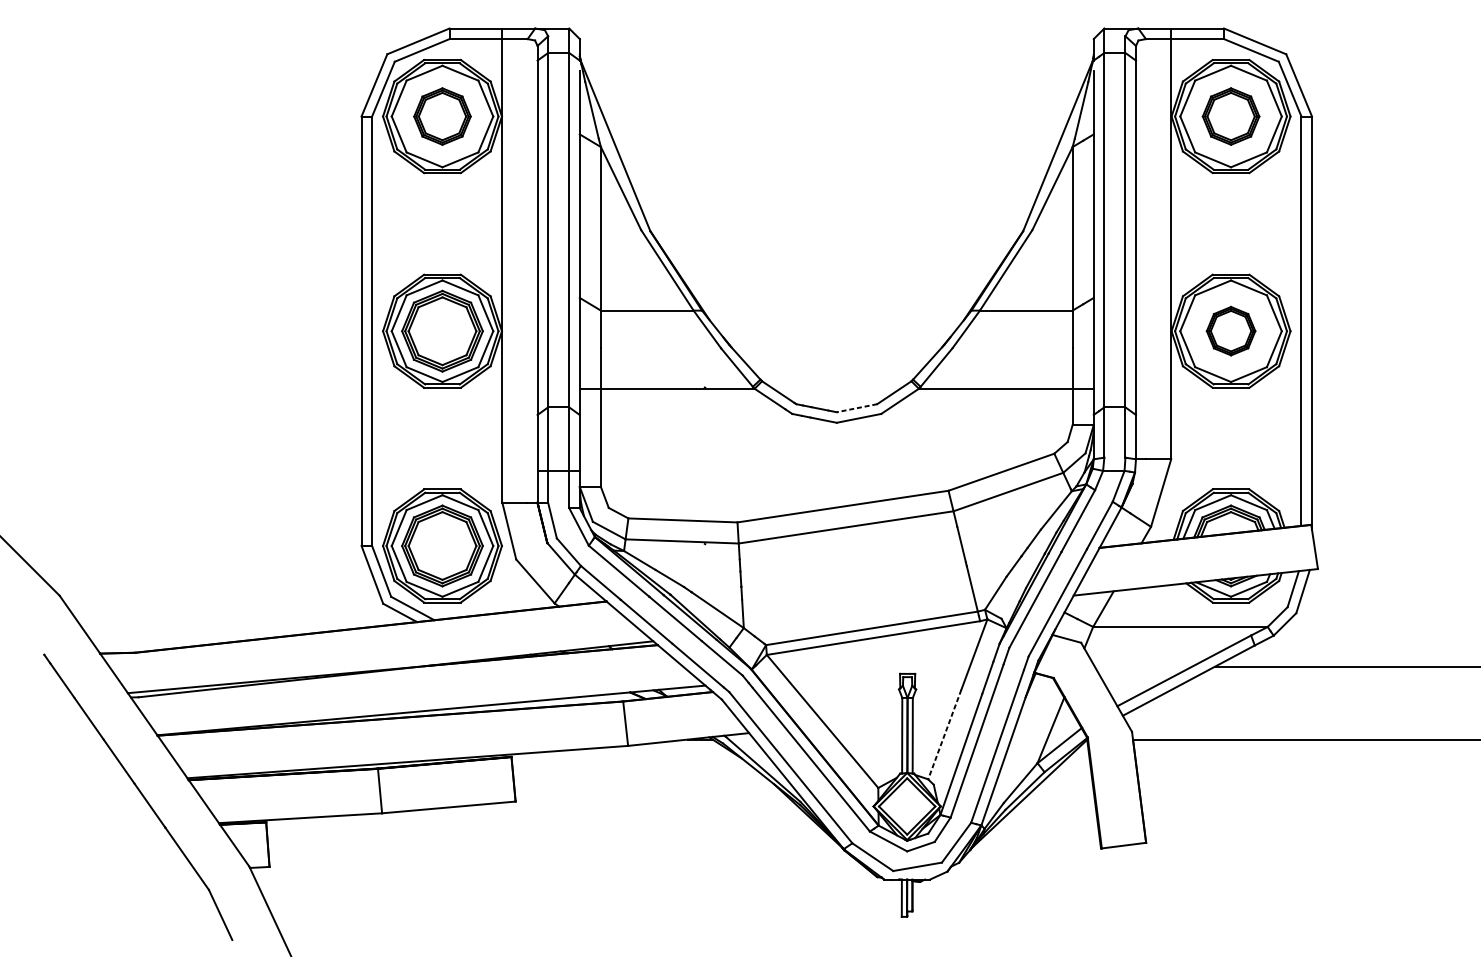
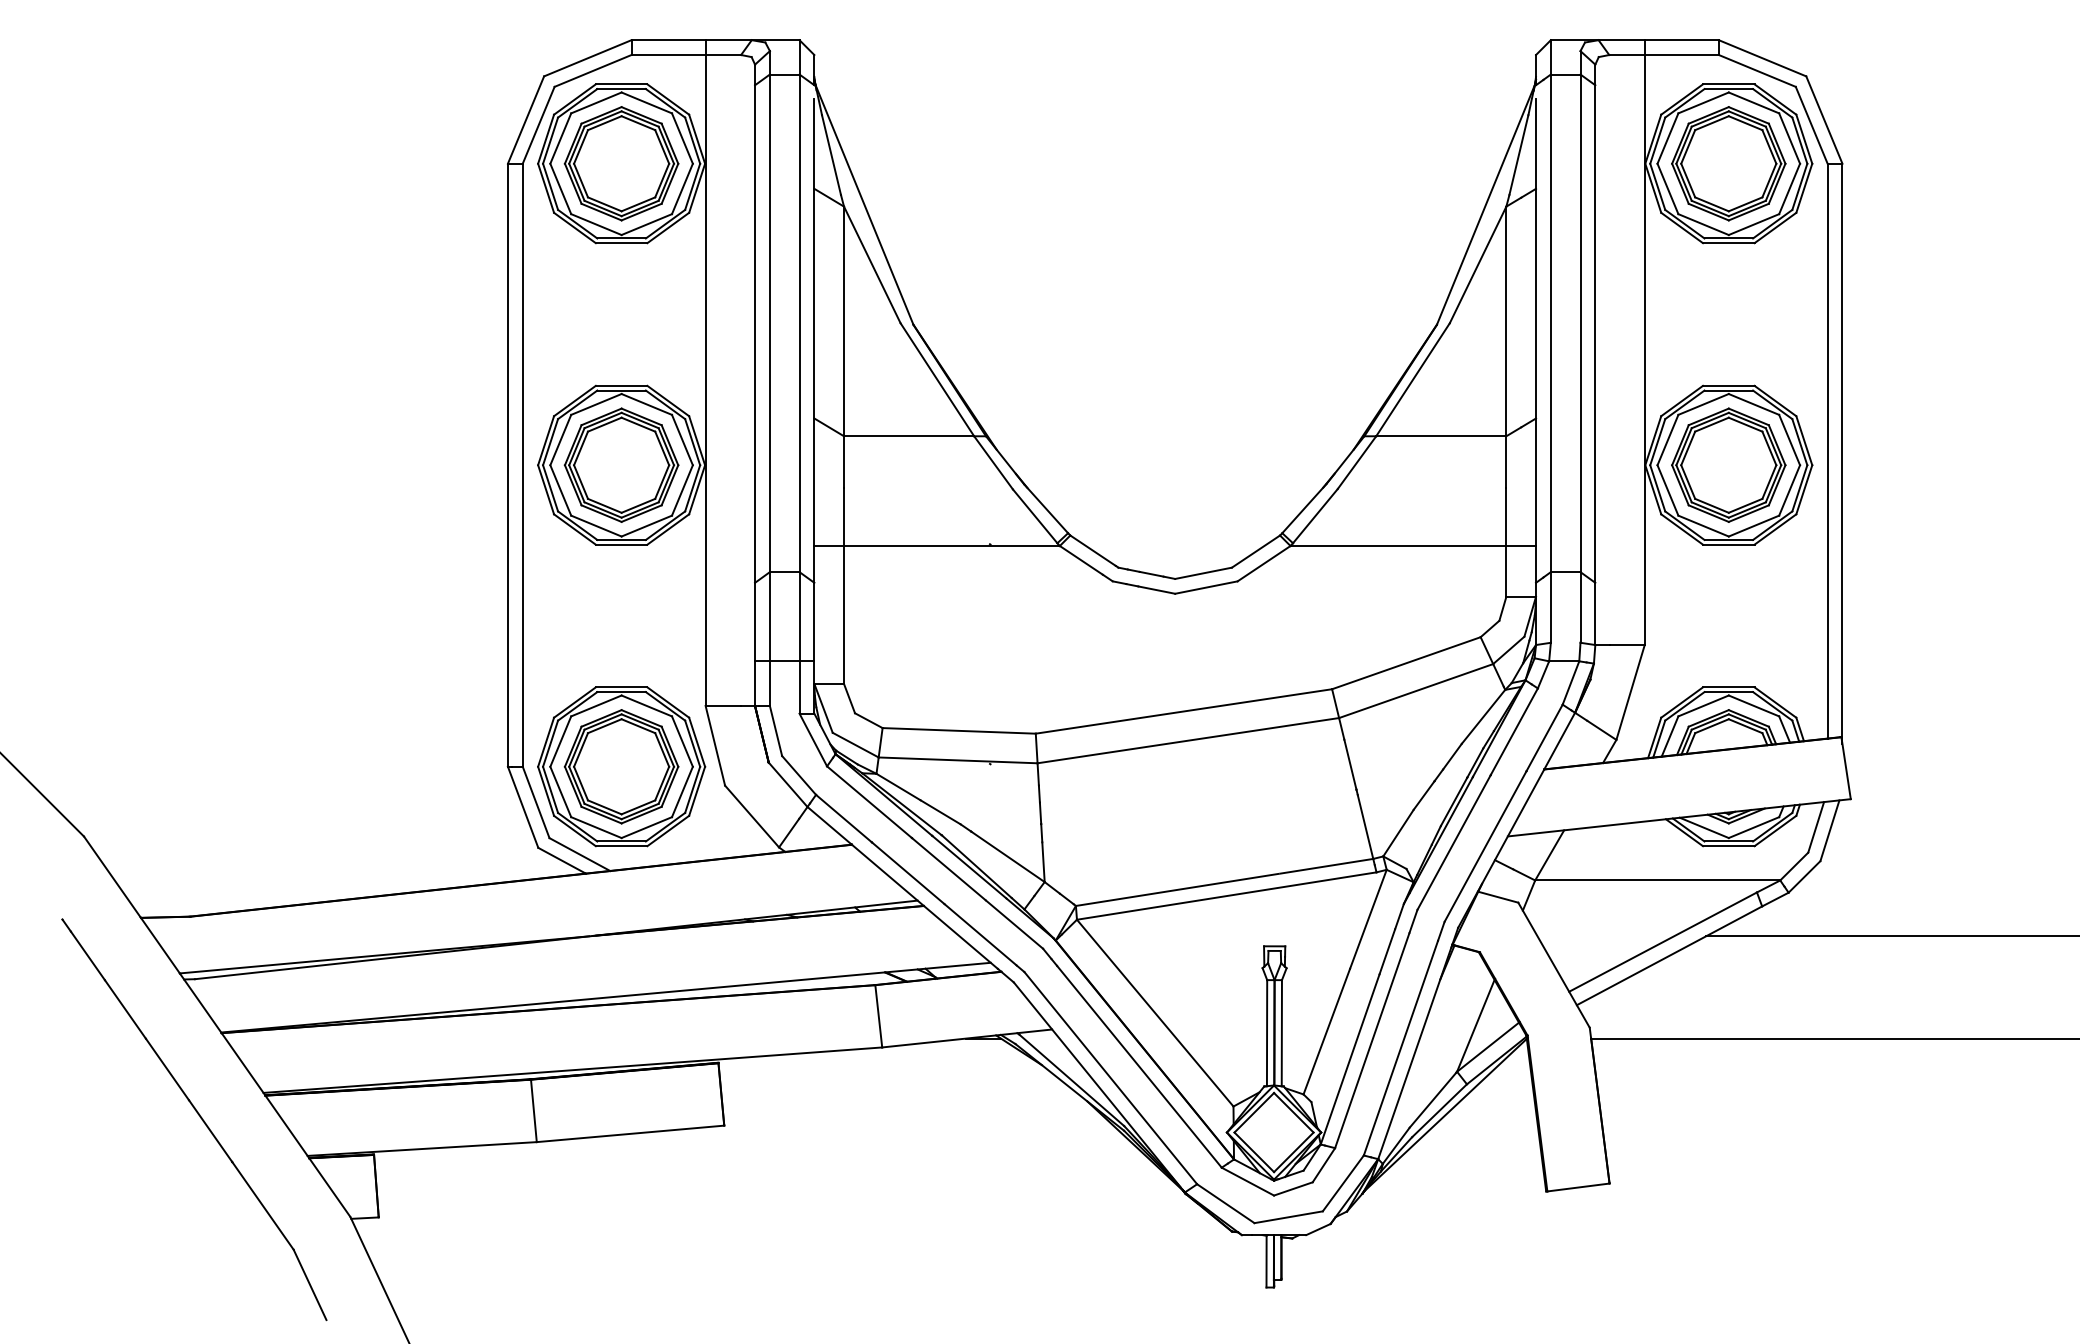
part: (442, 116) -> (621, 163), size x1.43
part: (1230, 116) -> (1728, 163), size x1.43
part: (1230, 330) -> (1728, 464), size x1.67
line: (856, 408) -> (1203, 573), dashed -> solid
line: (944, 734) -> (1326, 1031), dashed -> solid

